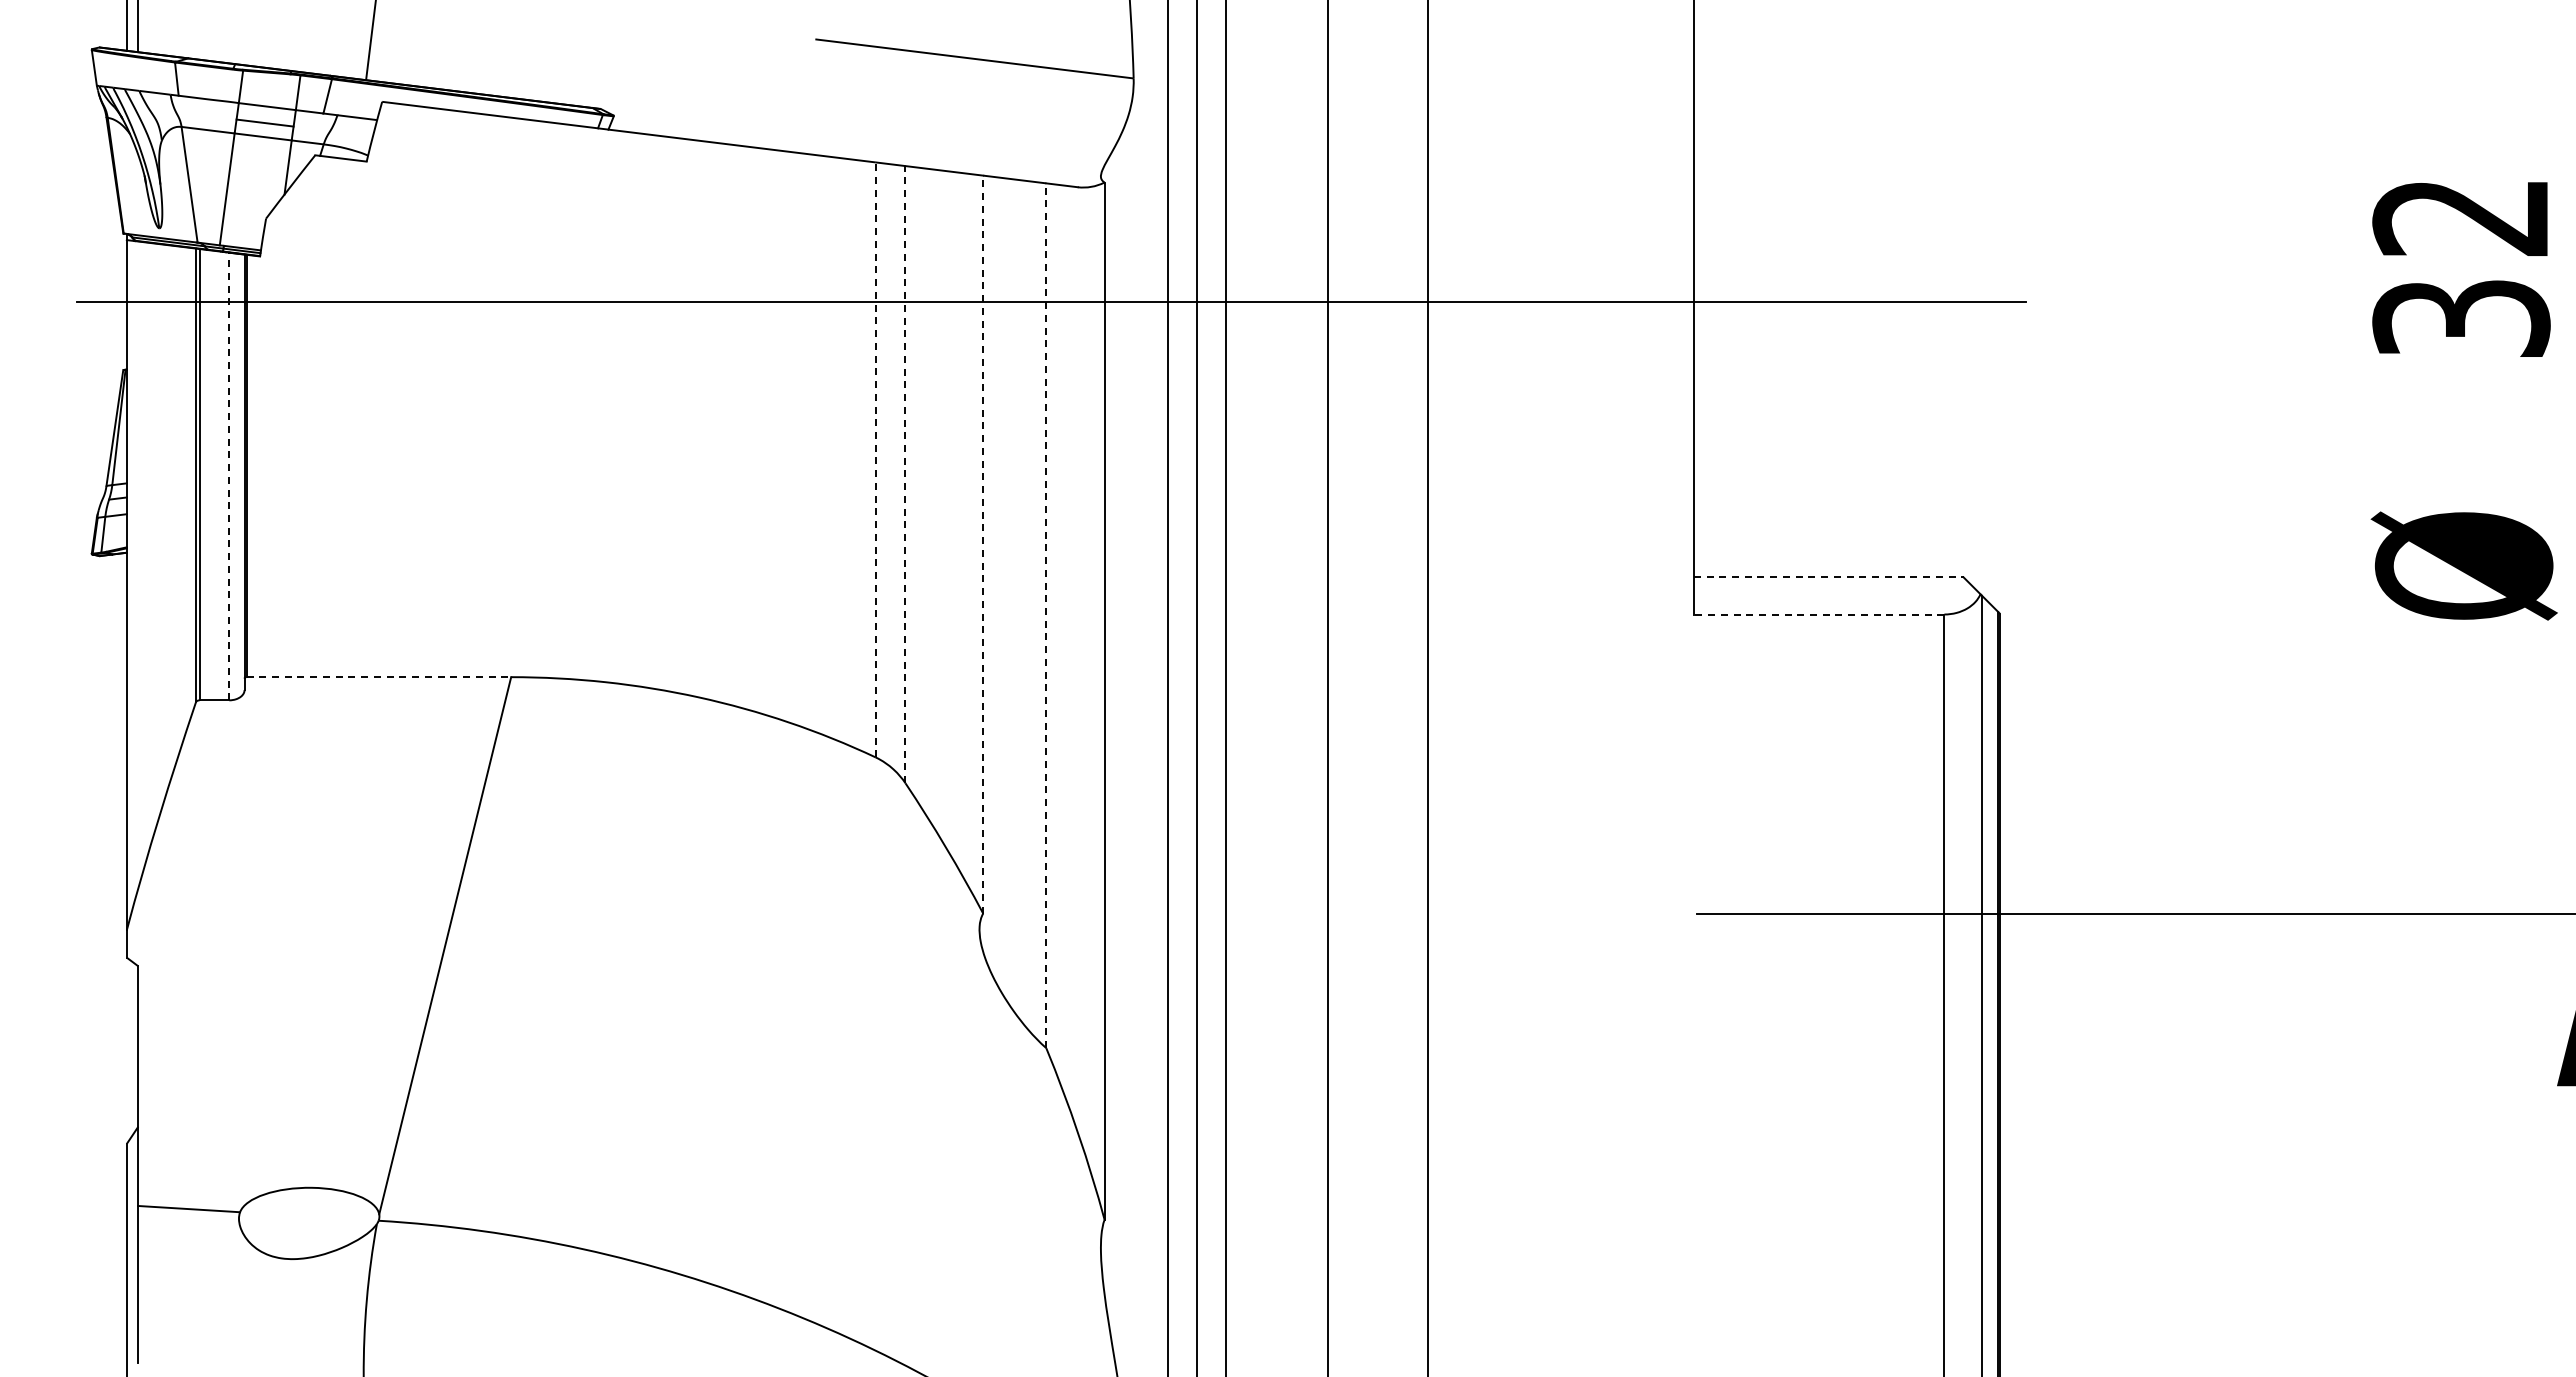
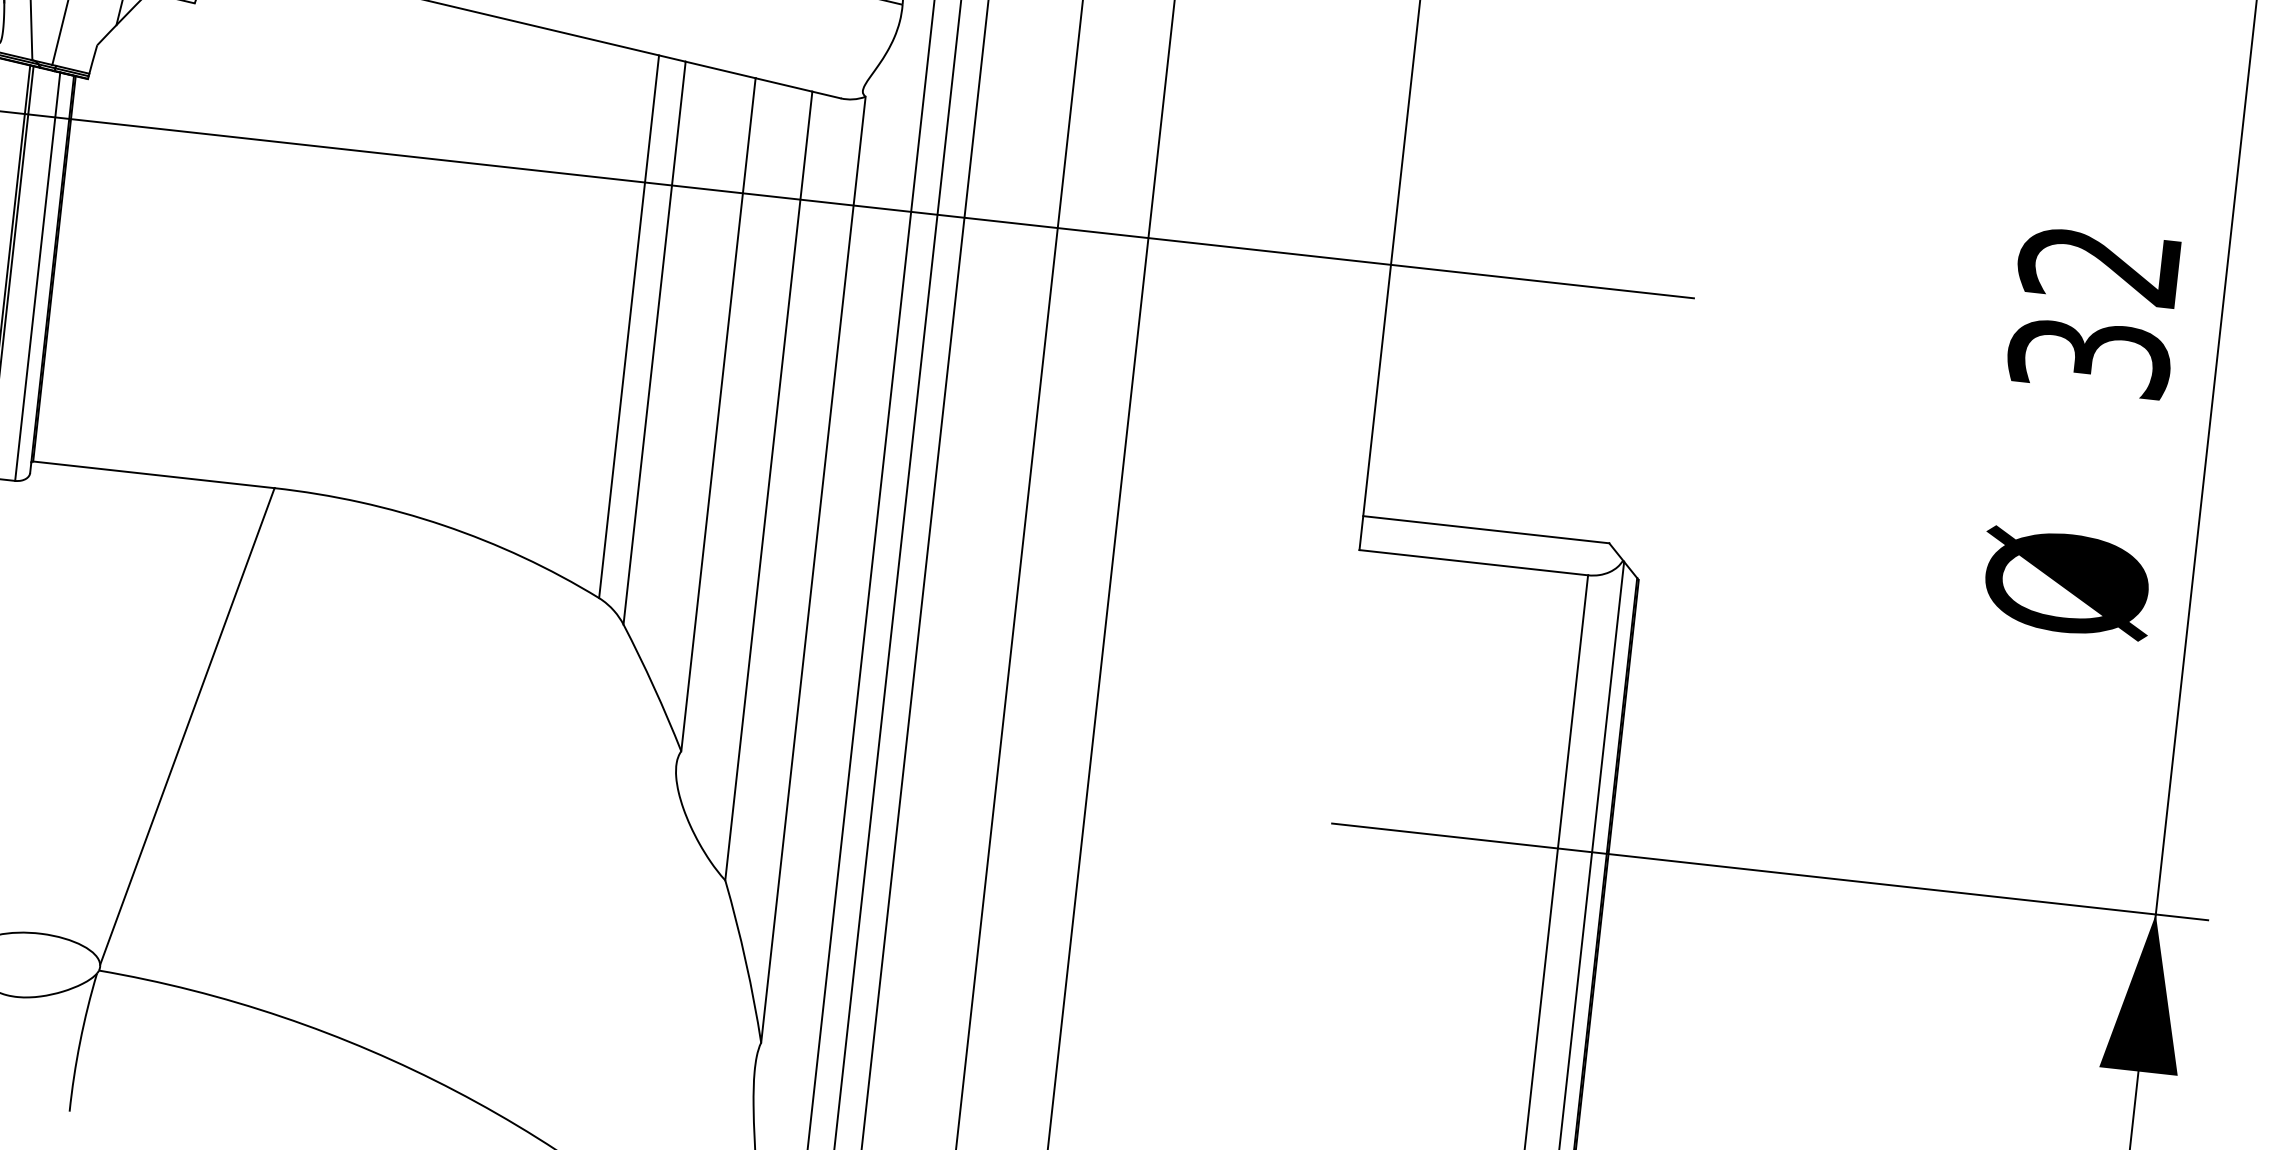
line: (875, 459) -> (628, 326), dashed -> solid
line: (905, 474) -> (654, 343), dashed -> solid
line: (229, 476) -> (37, 276), dashed -> solid
line: (983, 544) -> (718, 414), dashed -> solid
line: (1828, 577) -> (1486, 529), dashed -> solid
line: (1818, 614) -> (1473, 562), dashed -> solid
line: (1046, 615) -> (769, 485), dashed -> solid
line: (379, 677) -> (154, 475), dashed -> solid

